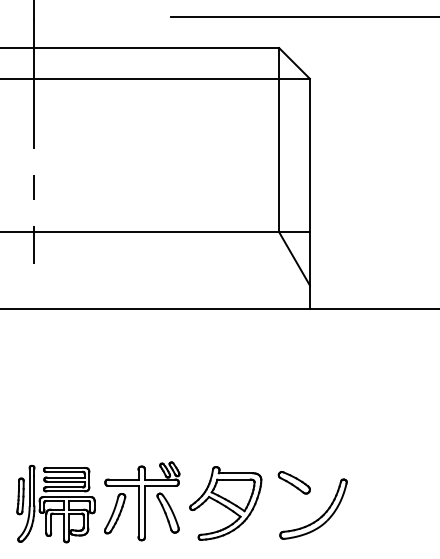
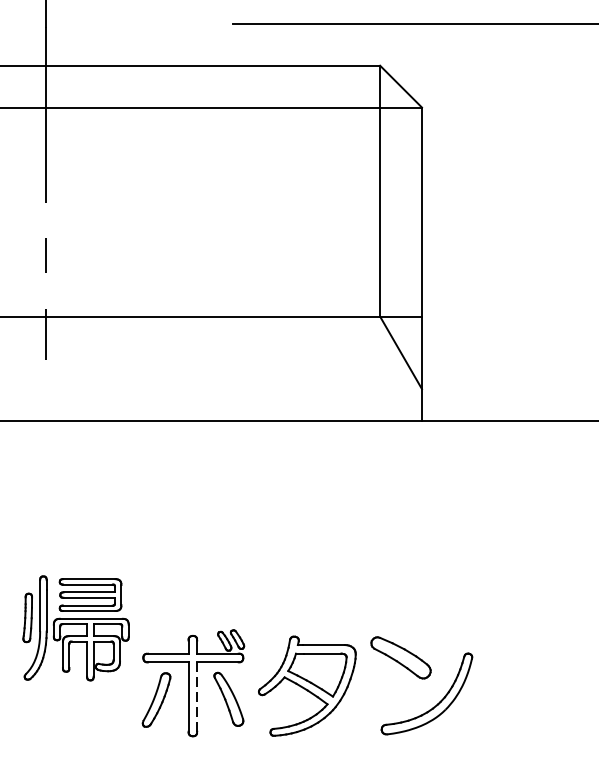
part: (293, 482) -> (399, 657), size x1.4
part: (55, 503) -> (75, 627), moved
line: (144, 511) -> (196, 697), solid -> dashed

